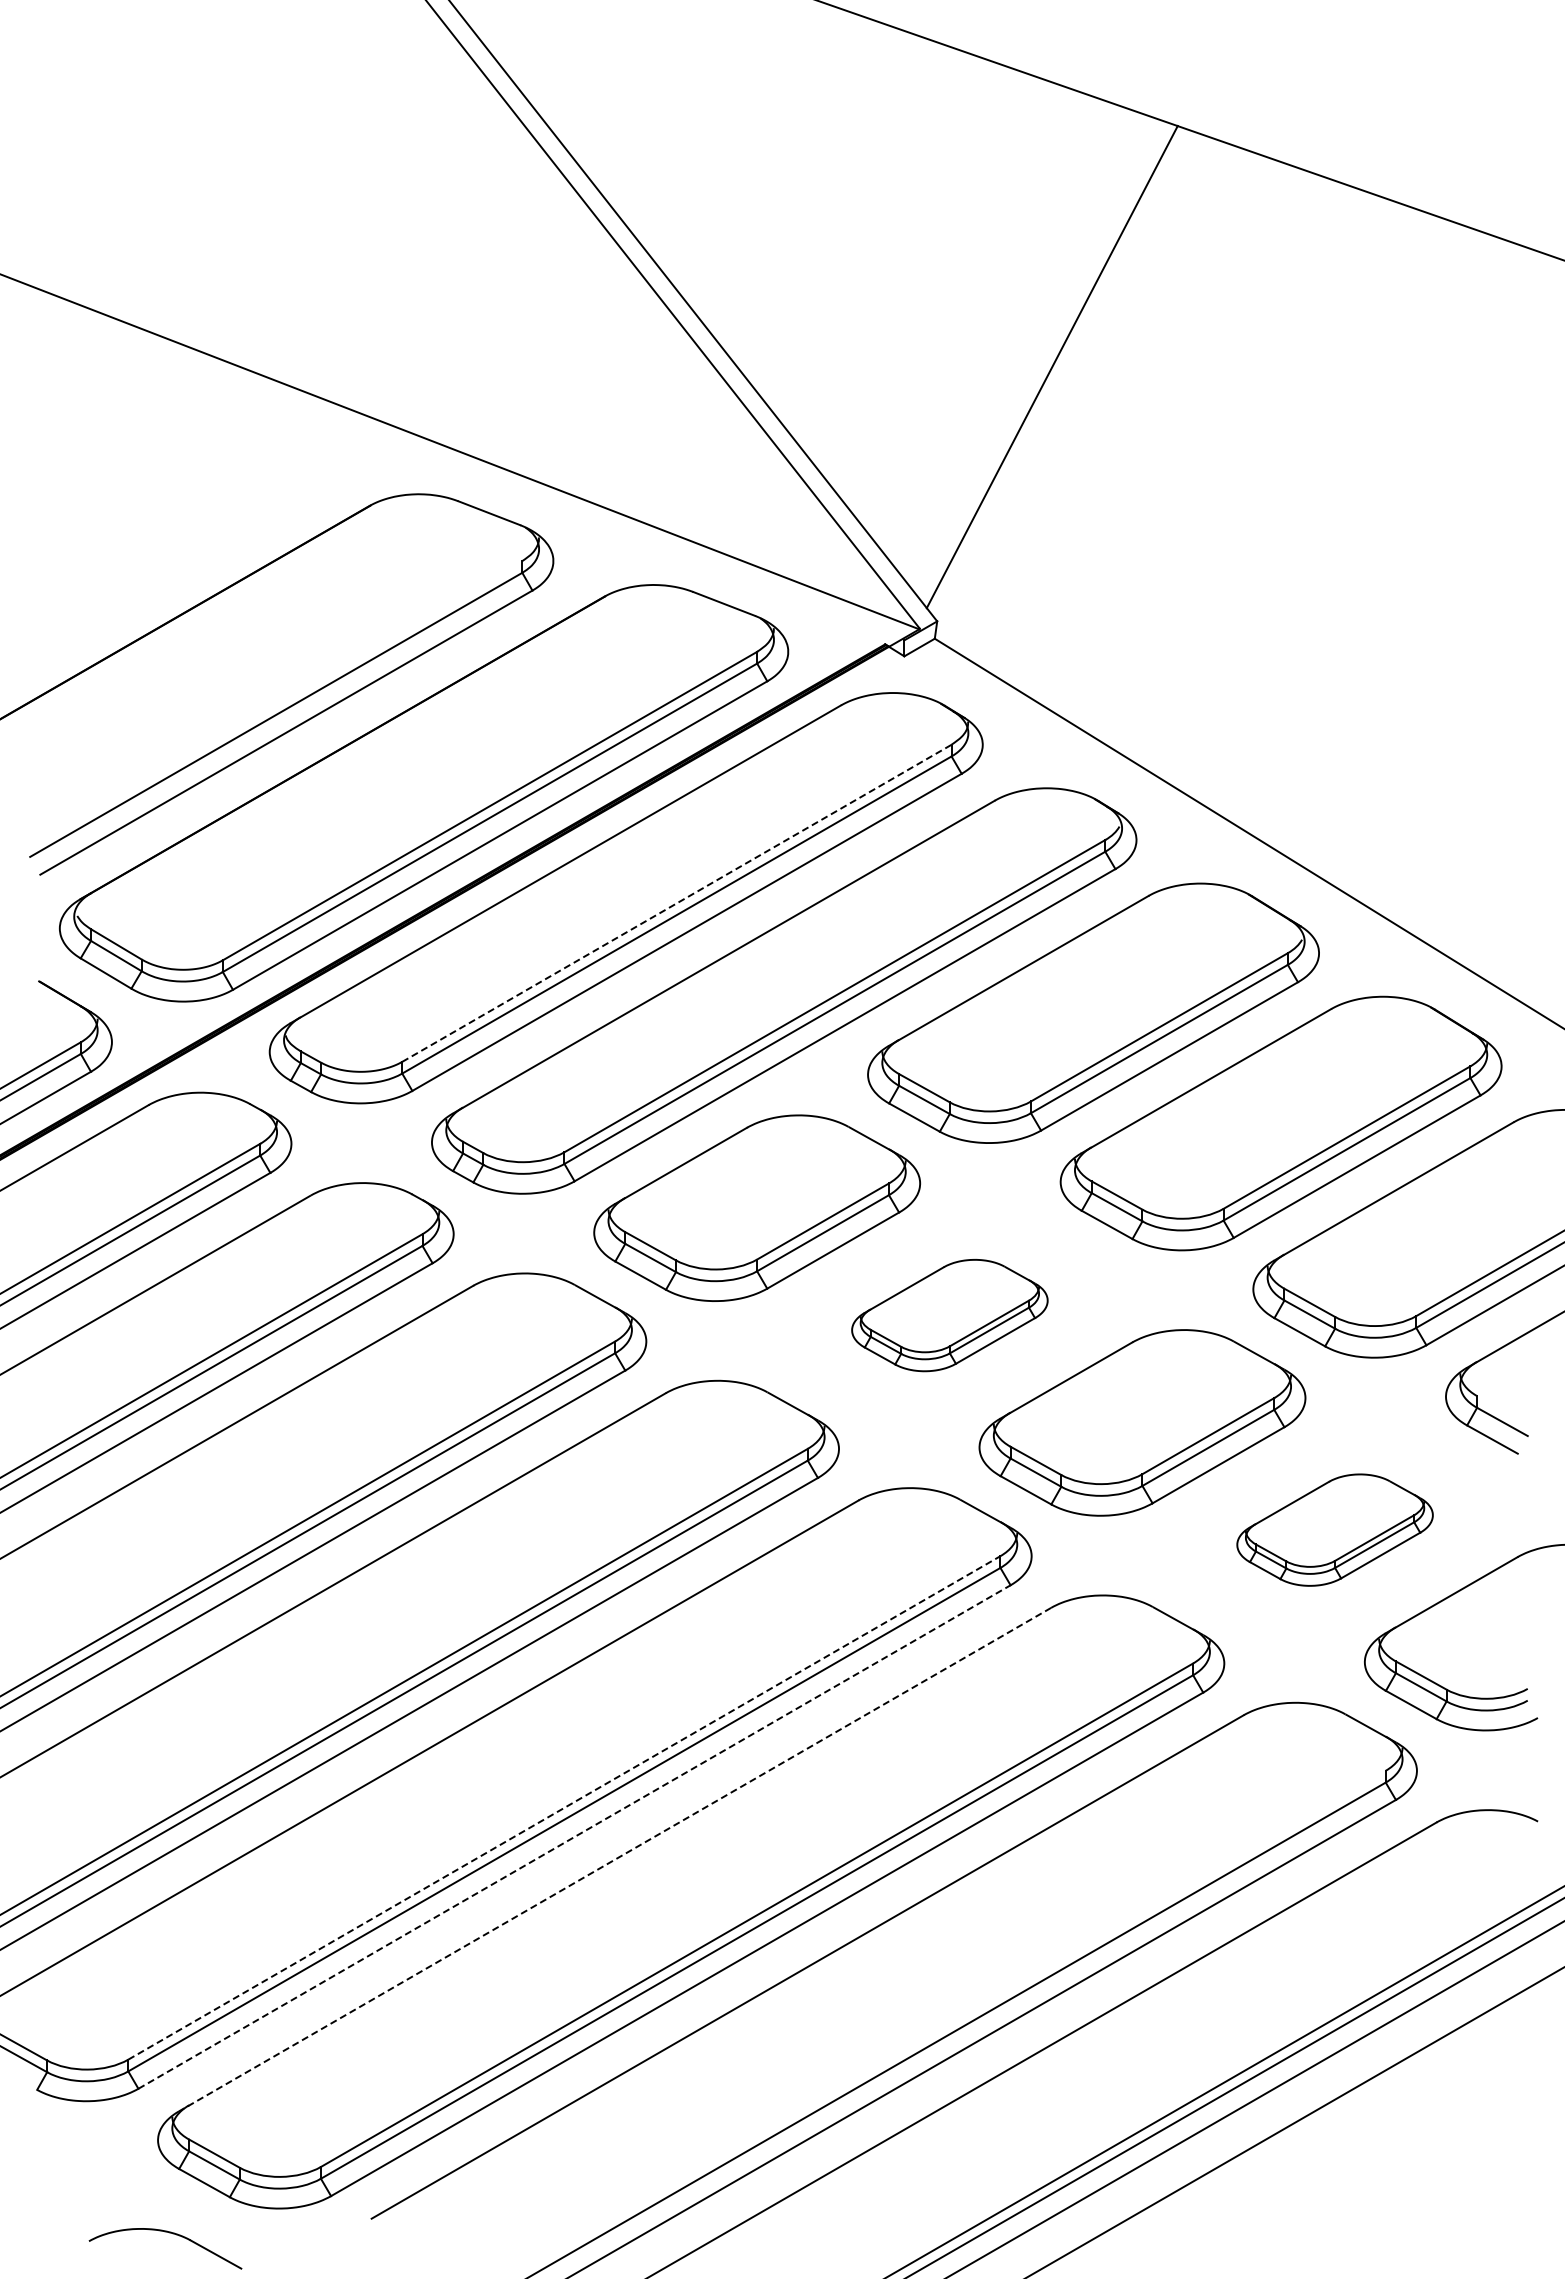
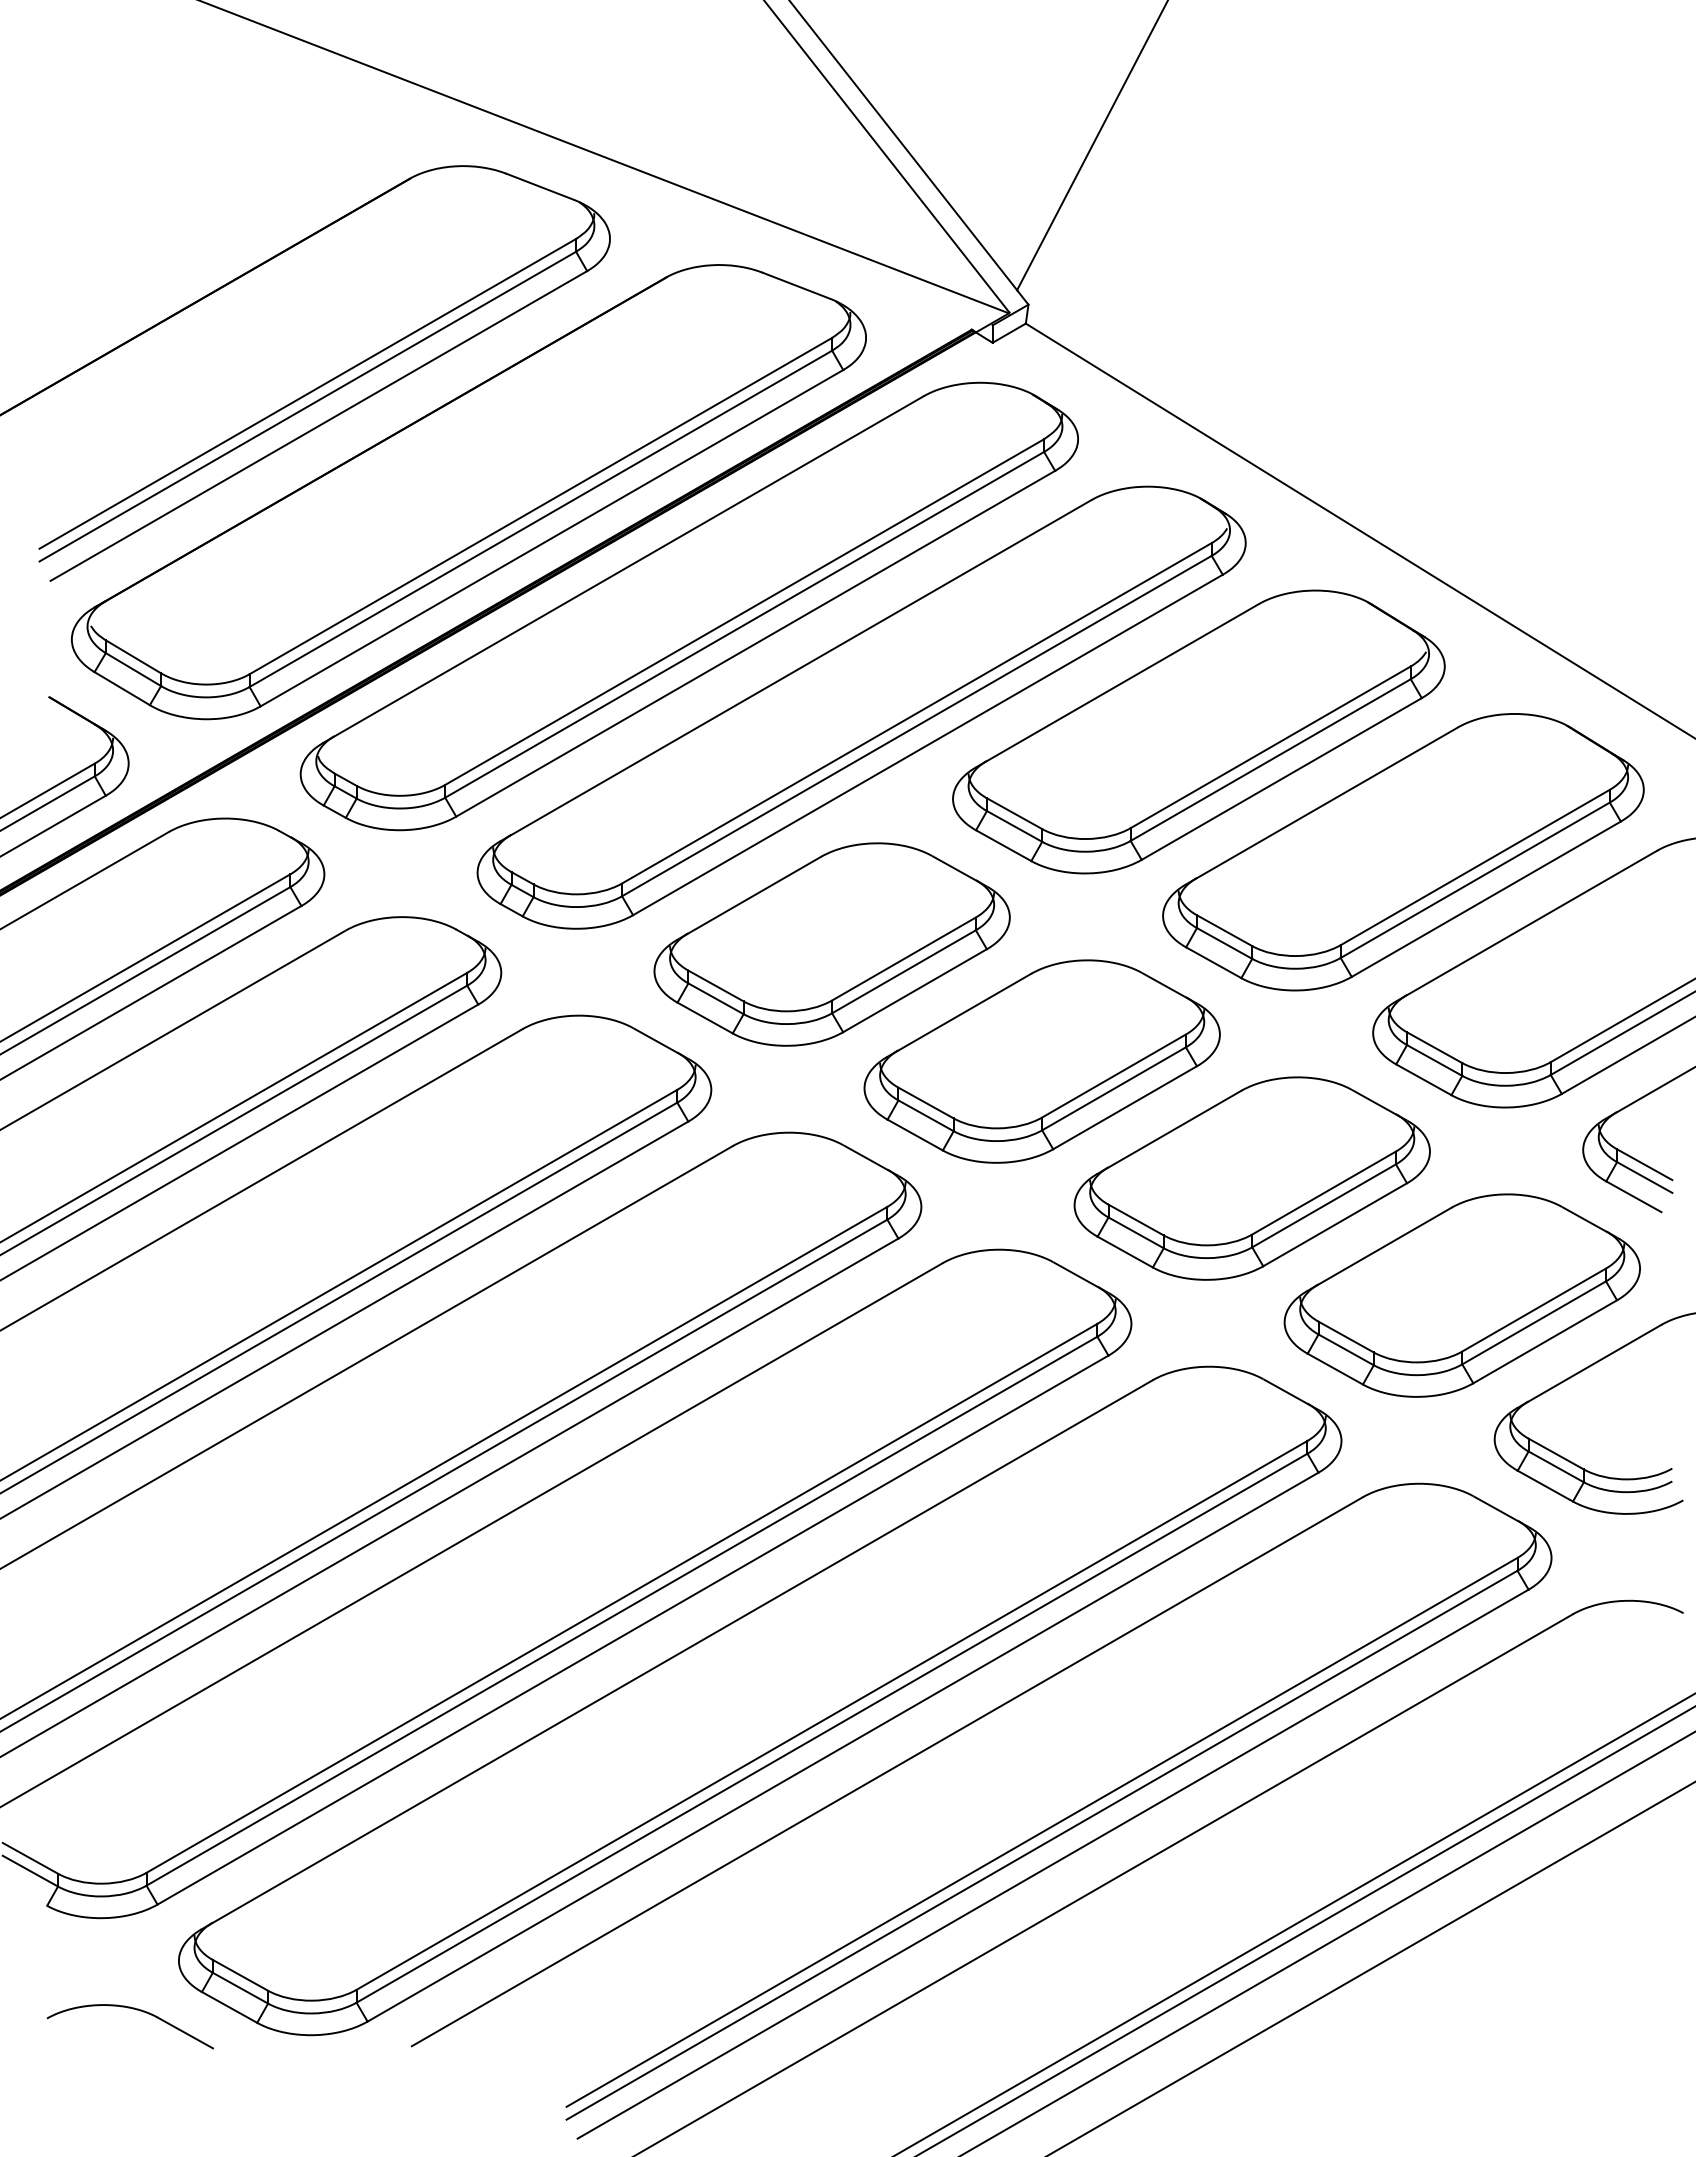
line: (276, 703) -> (308, 394), added
line: (677, 903) -> (745, 612), dashed -> solid
part: (949, 1315) -> (1041, 1061), size x1.67
line: (1502, 1410) -> (1644, 1165), added
part: (1334, 1529) -> (1461, 1294), size x1.67
line: (564, 1807) -> (622, 1597), dashed -> solid
line: (574, 1837) -> (632, 1630), dashed -> solid
line: (615, 1859) -> (677, 1654), dashed -> solid
line: (949, 2022) -> (1041, 1832), added
part: (169, 2233) -> (134, 2010), moved

